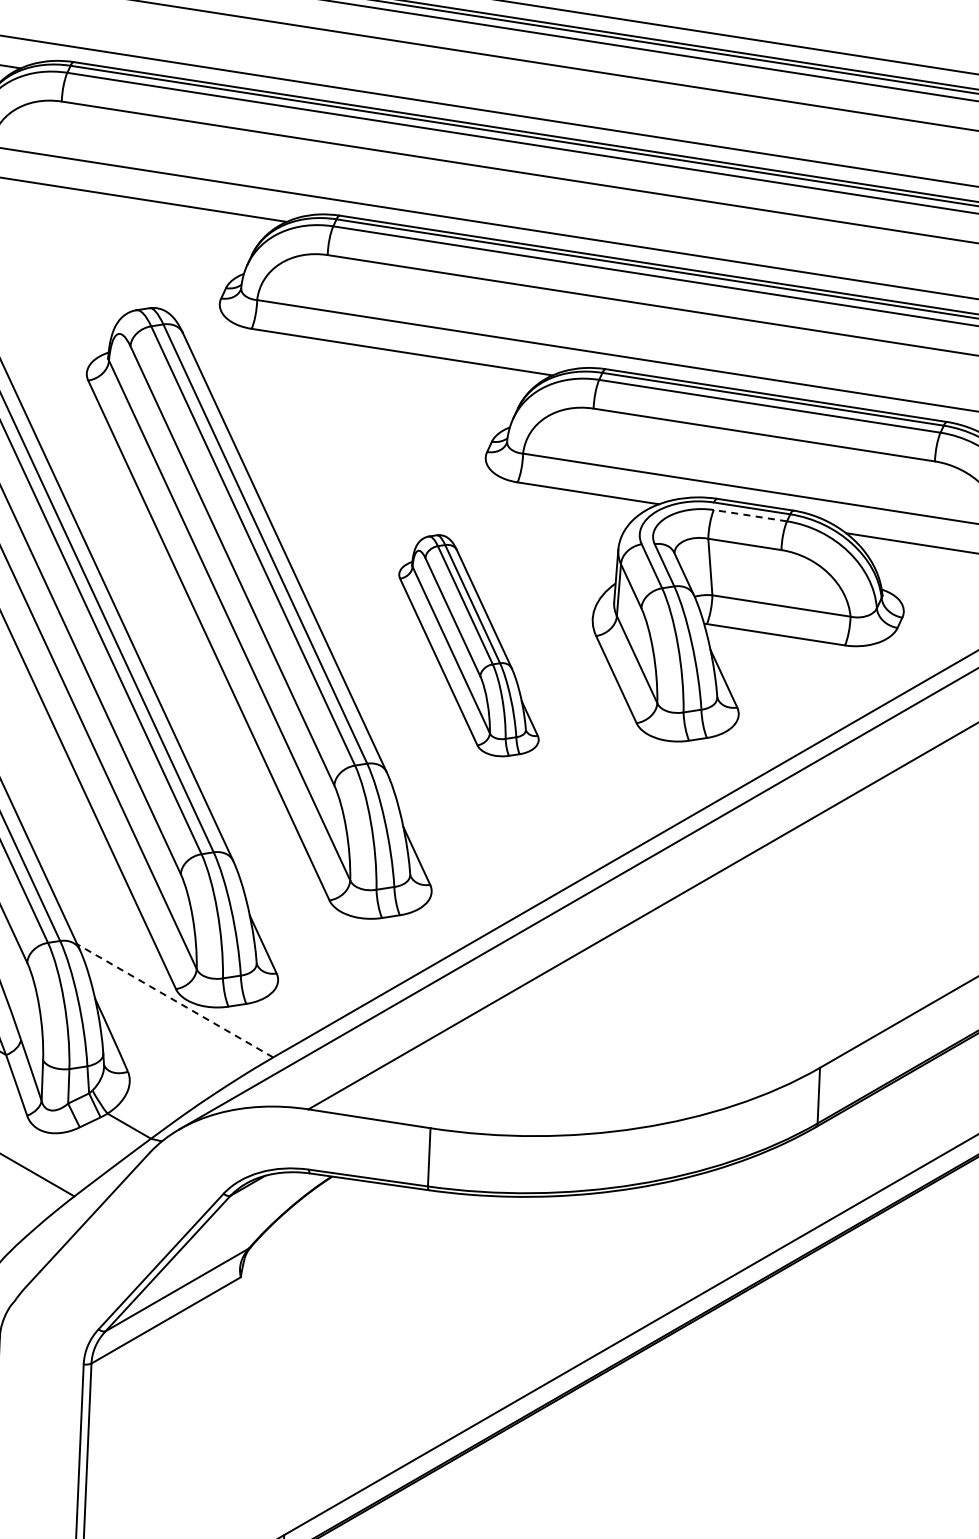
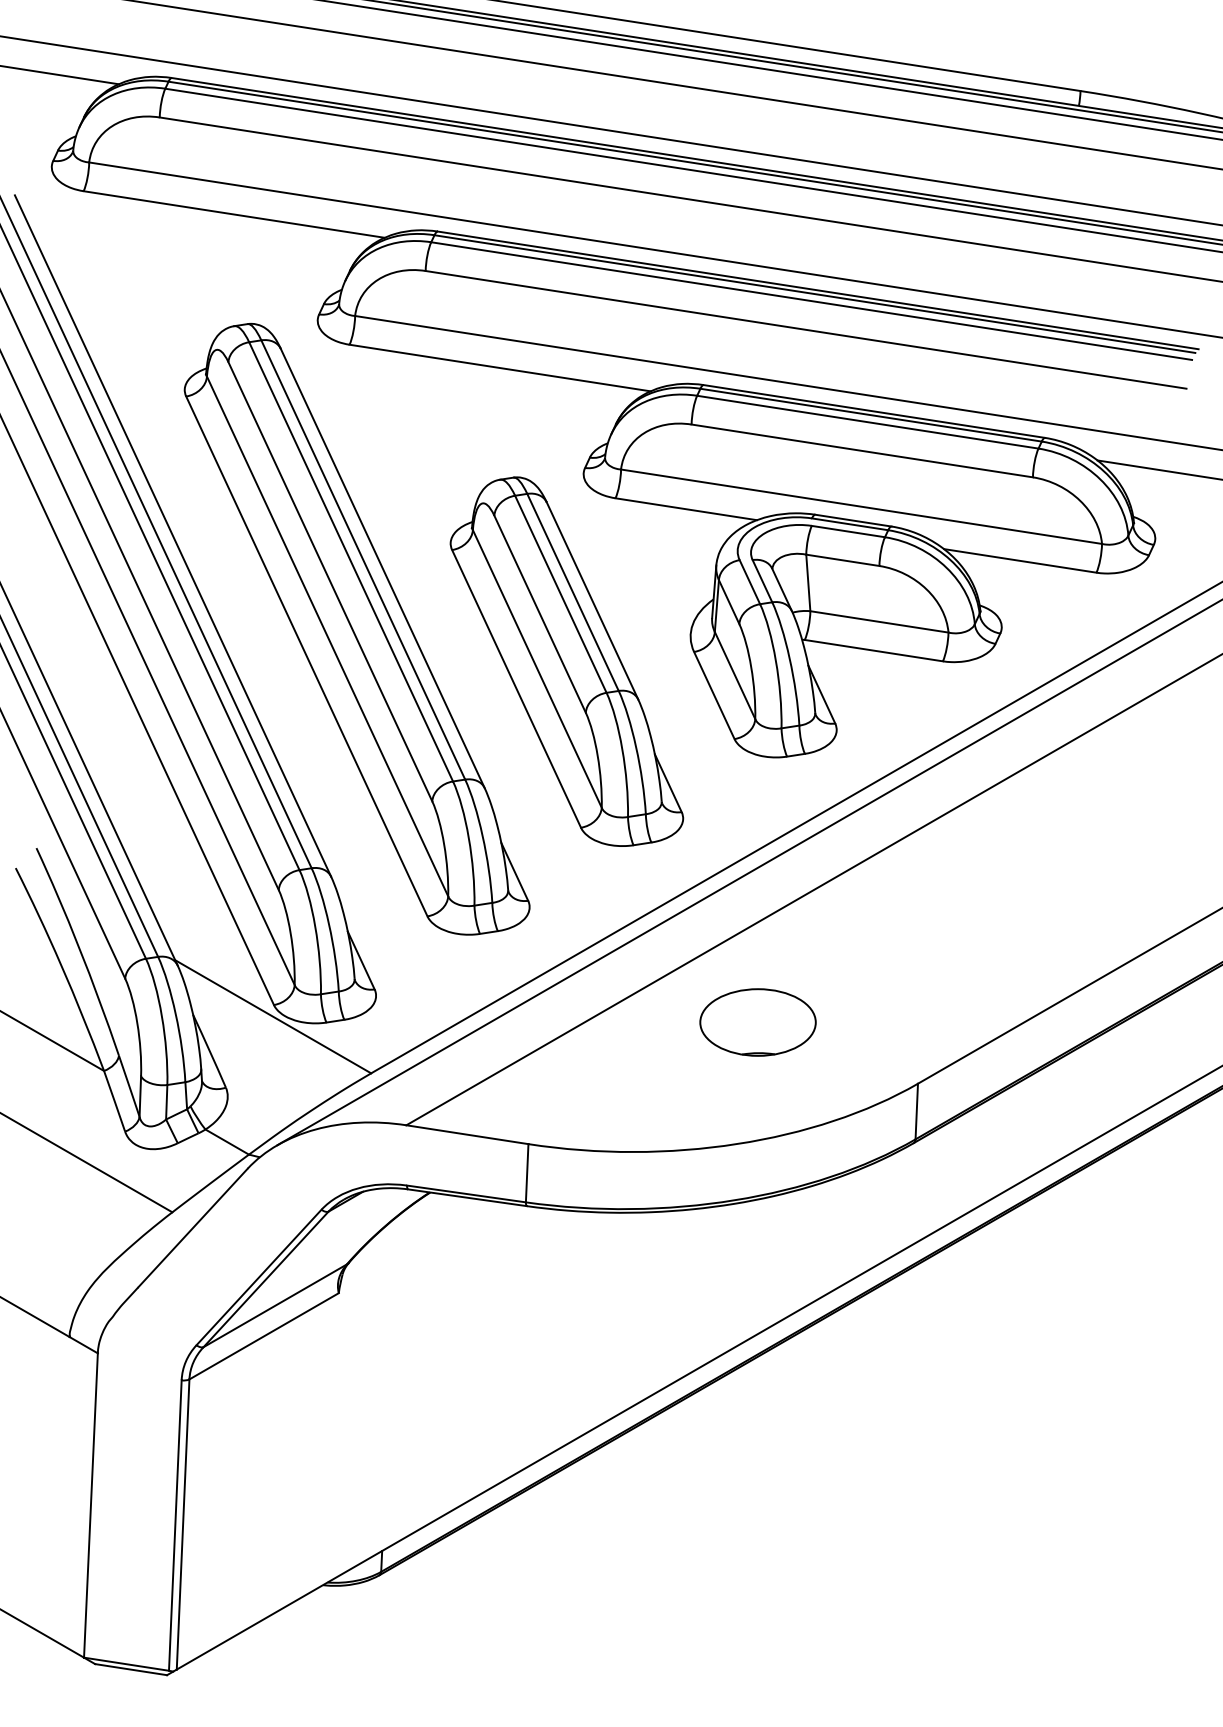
line: (749, 515) -> (847, 531), dashed -> solid
part: (468, 645) -> (566, 661), size x1.67
line: (174, 1000) -> (272, 1016), dashed -> solid
part: (659, 1006) -> (757, 1022), added

